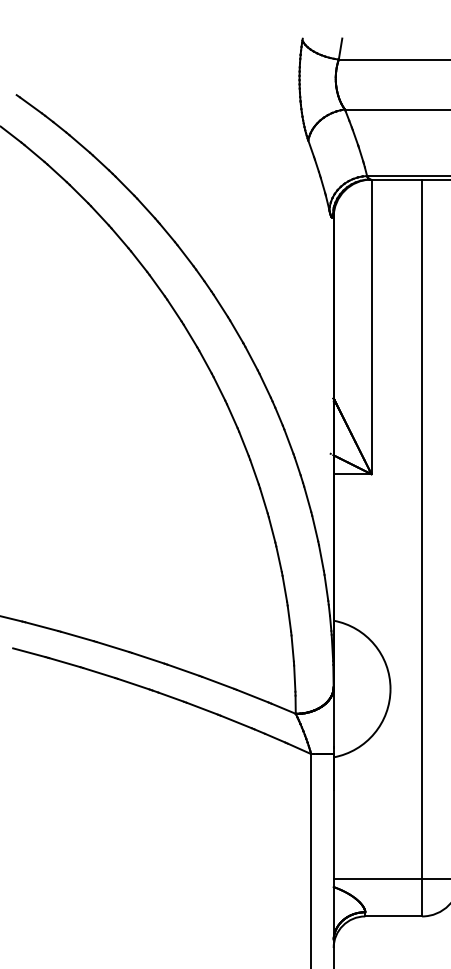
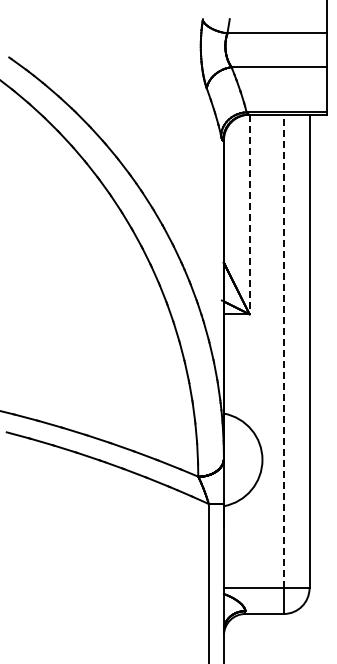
line: (371, 326) -> (249, 214), solid -> dashed
line: (421, 529) -> (283, 351), solid -> dashed

